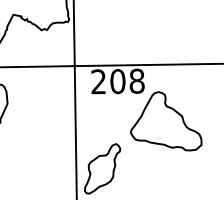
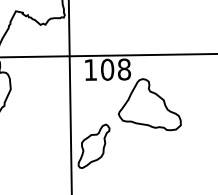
text: (98, 81) -> (90, 69), 208 -> 108

